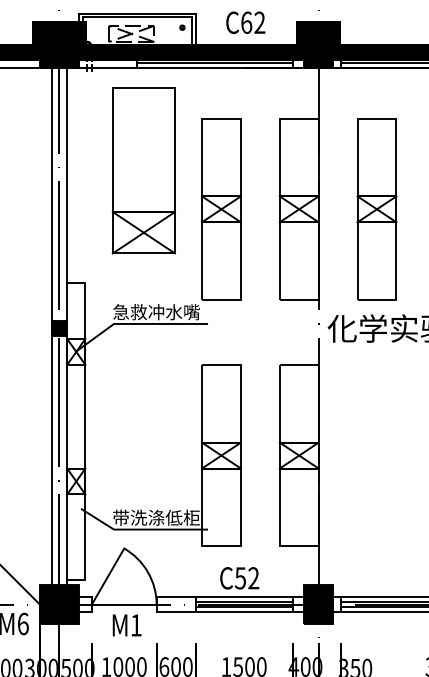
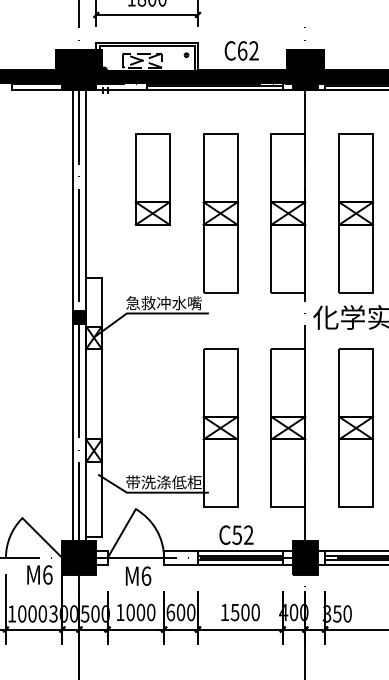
part: (143, 170) -> (152, 179), size x0.62
part: (377, 454) -> (356, 427), added
text: (136, 624) -> (146, 575), M1 -> M6

